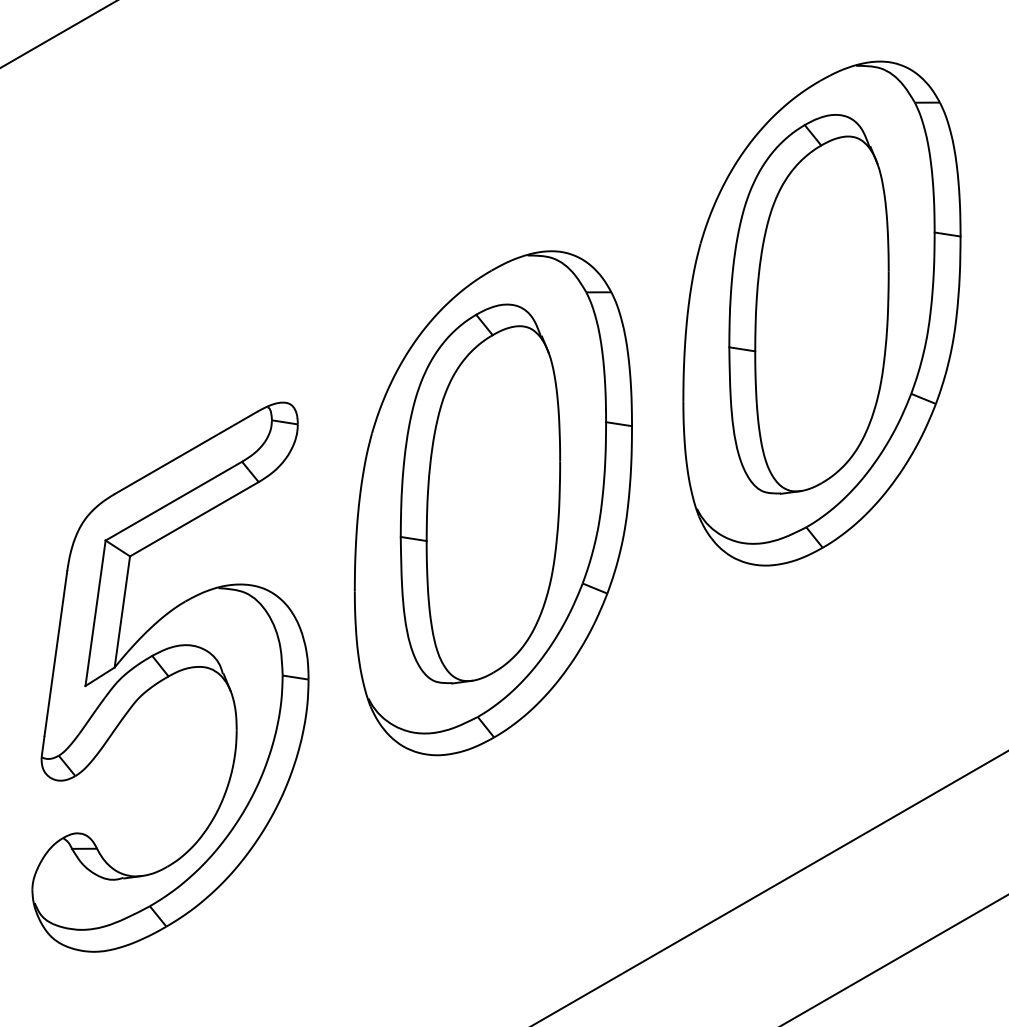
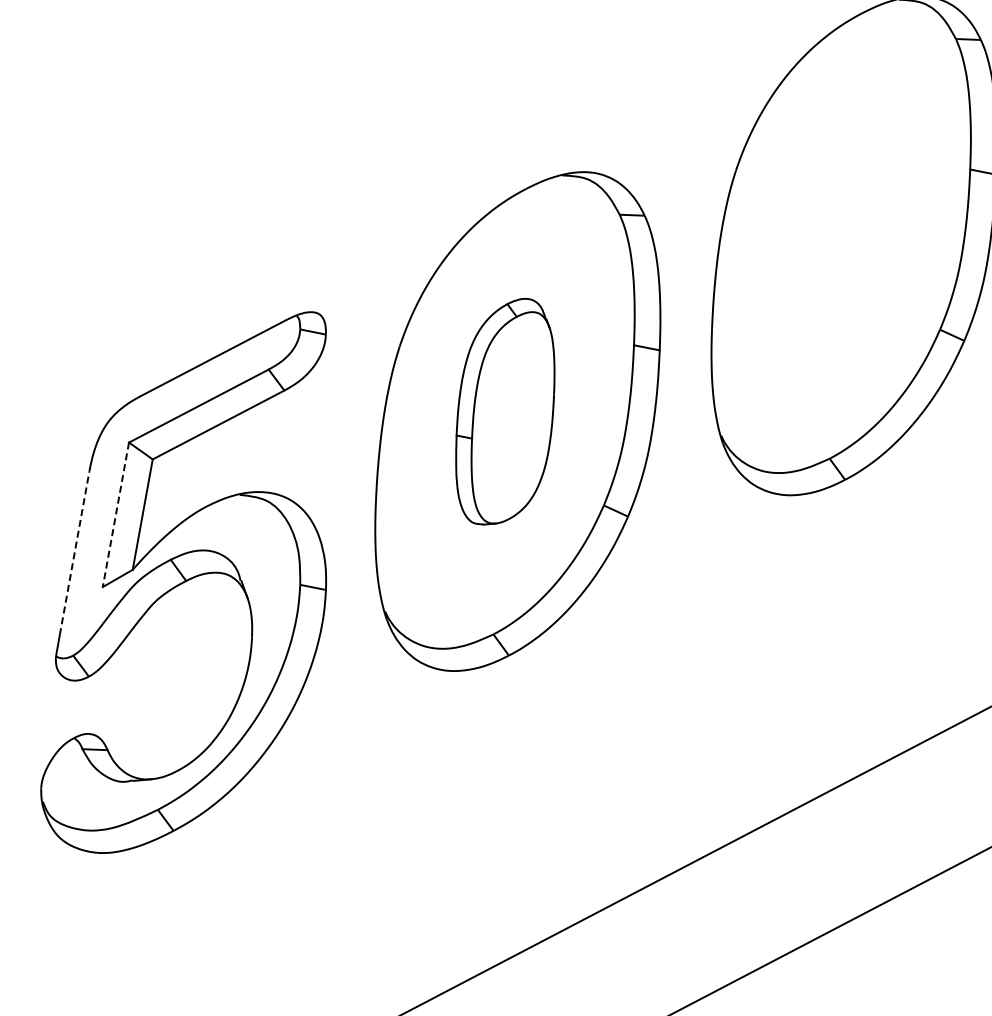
part: (808, 304) -> (841, 236), removed
part: (480, 493) -> (505, 411), size x0.6
line: (95, 613) -> (115, 515), solid -> dashed
line: (55, 652) -> (74, 552), solid -> dashed

